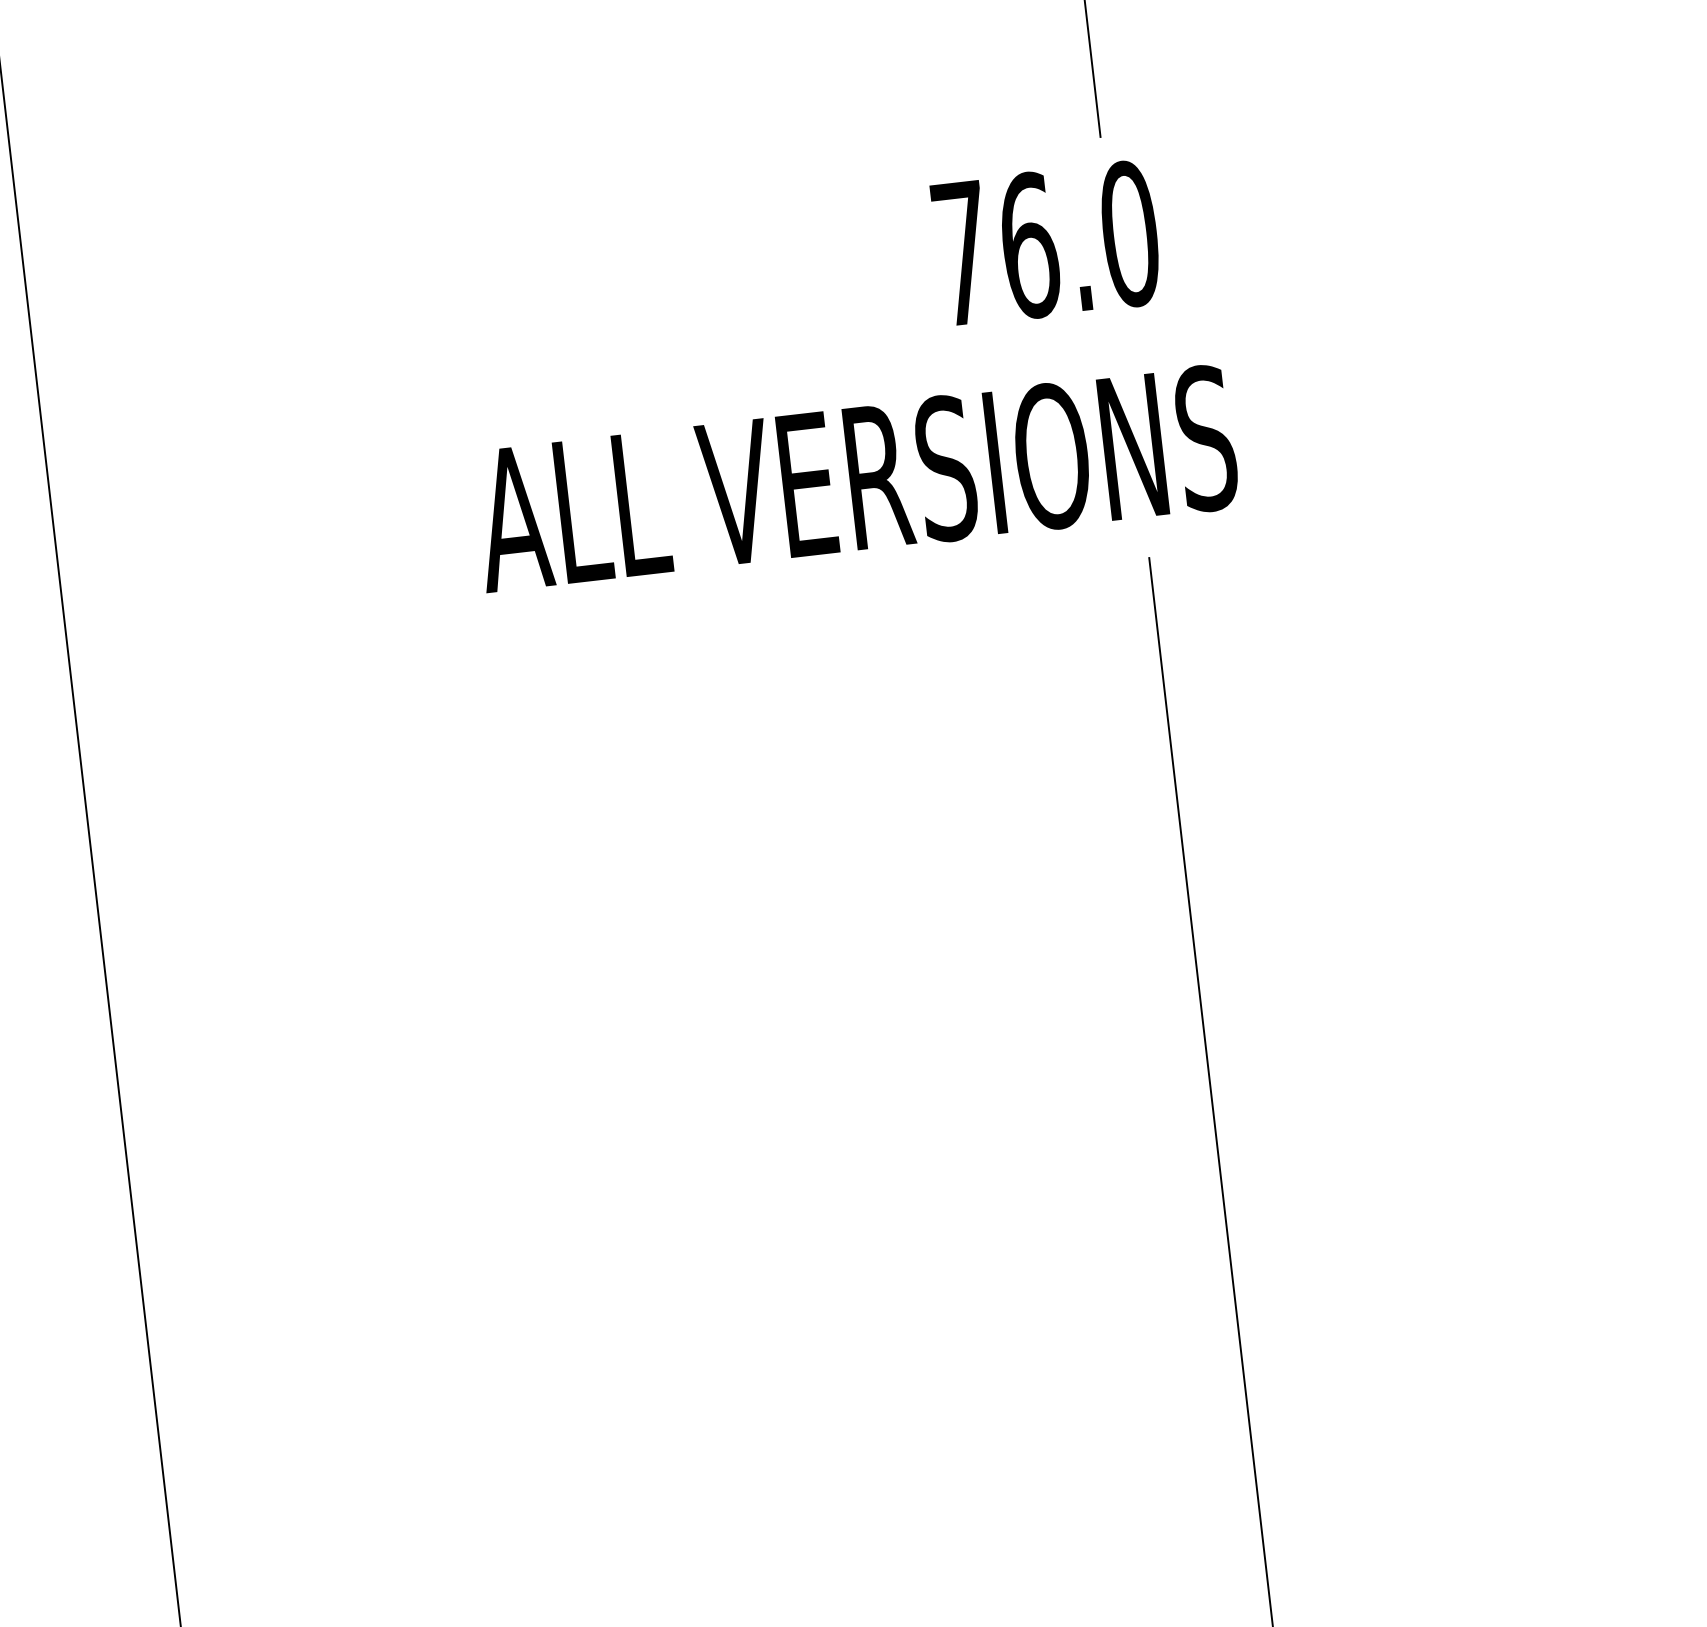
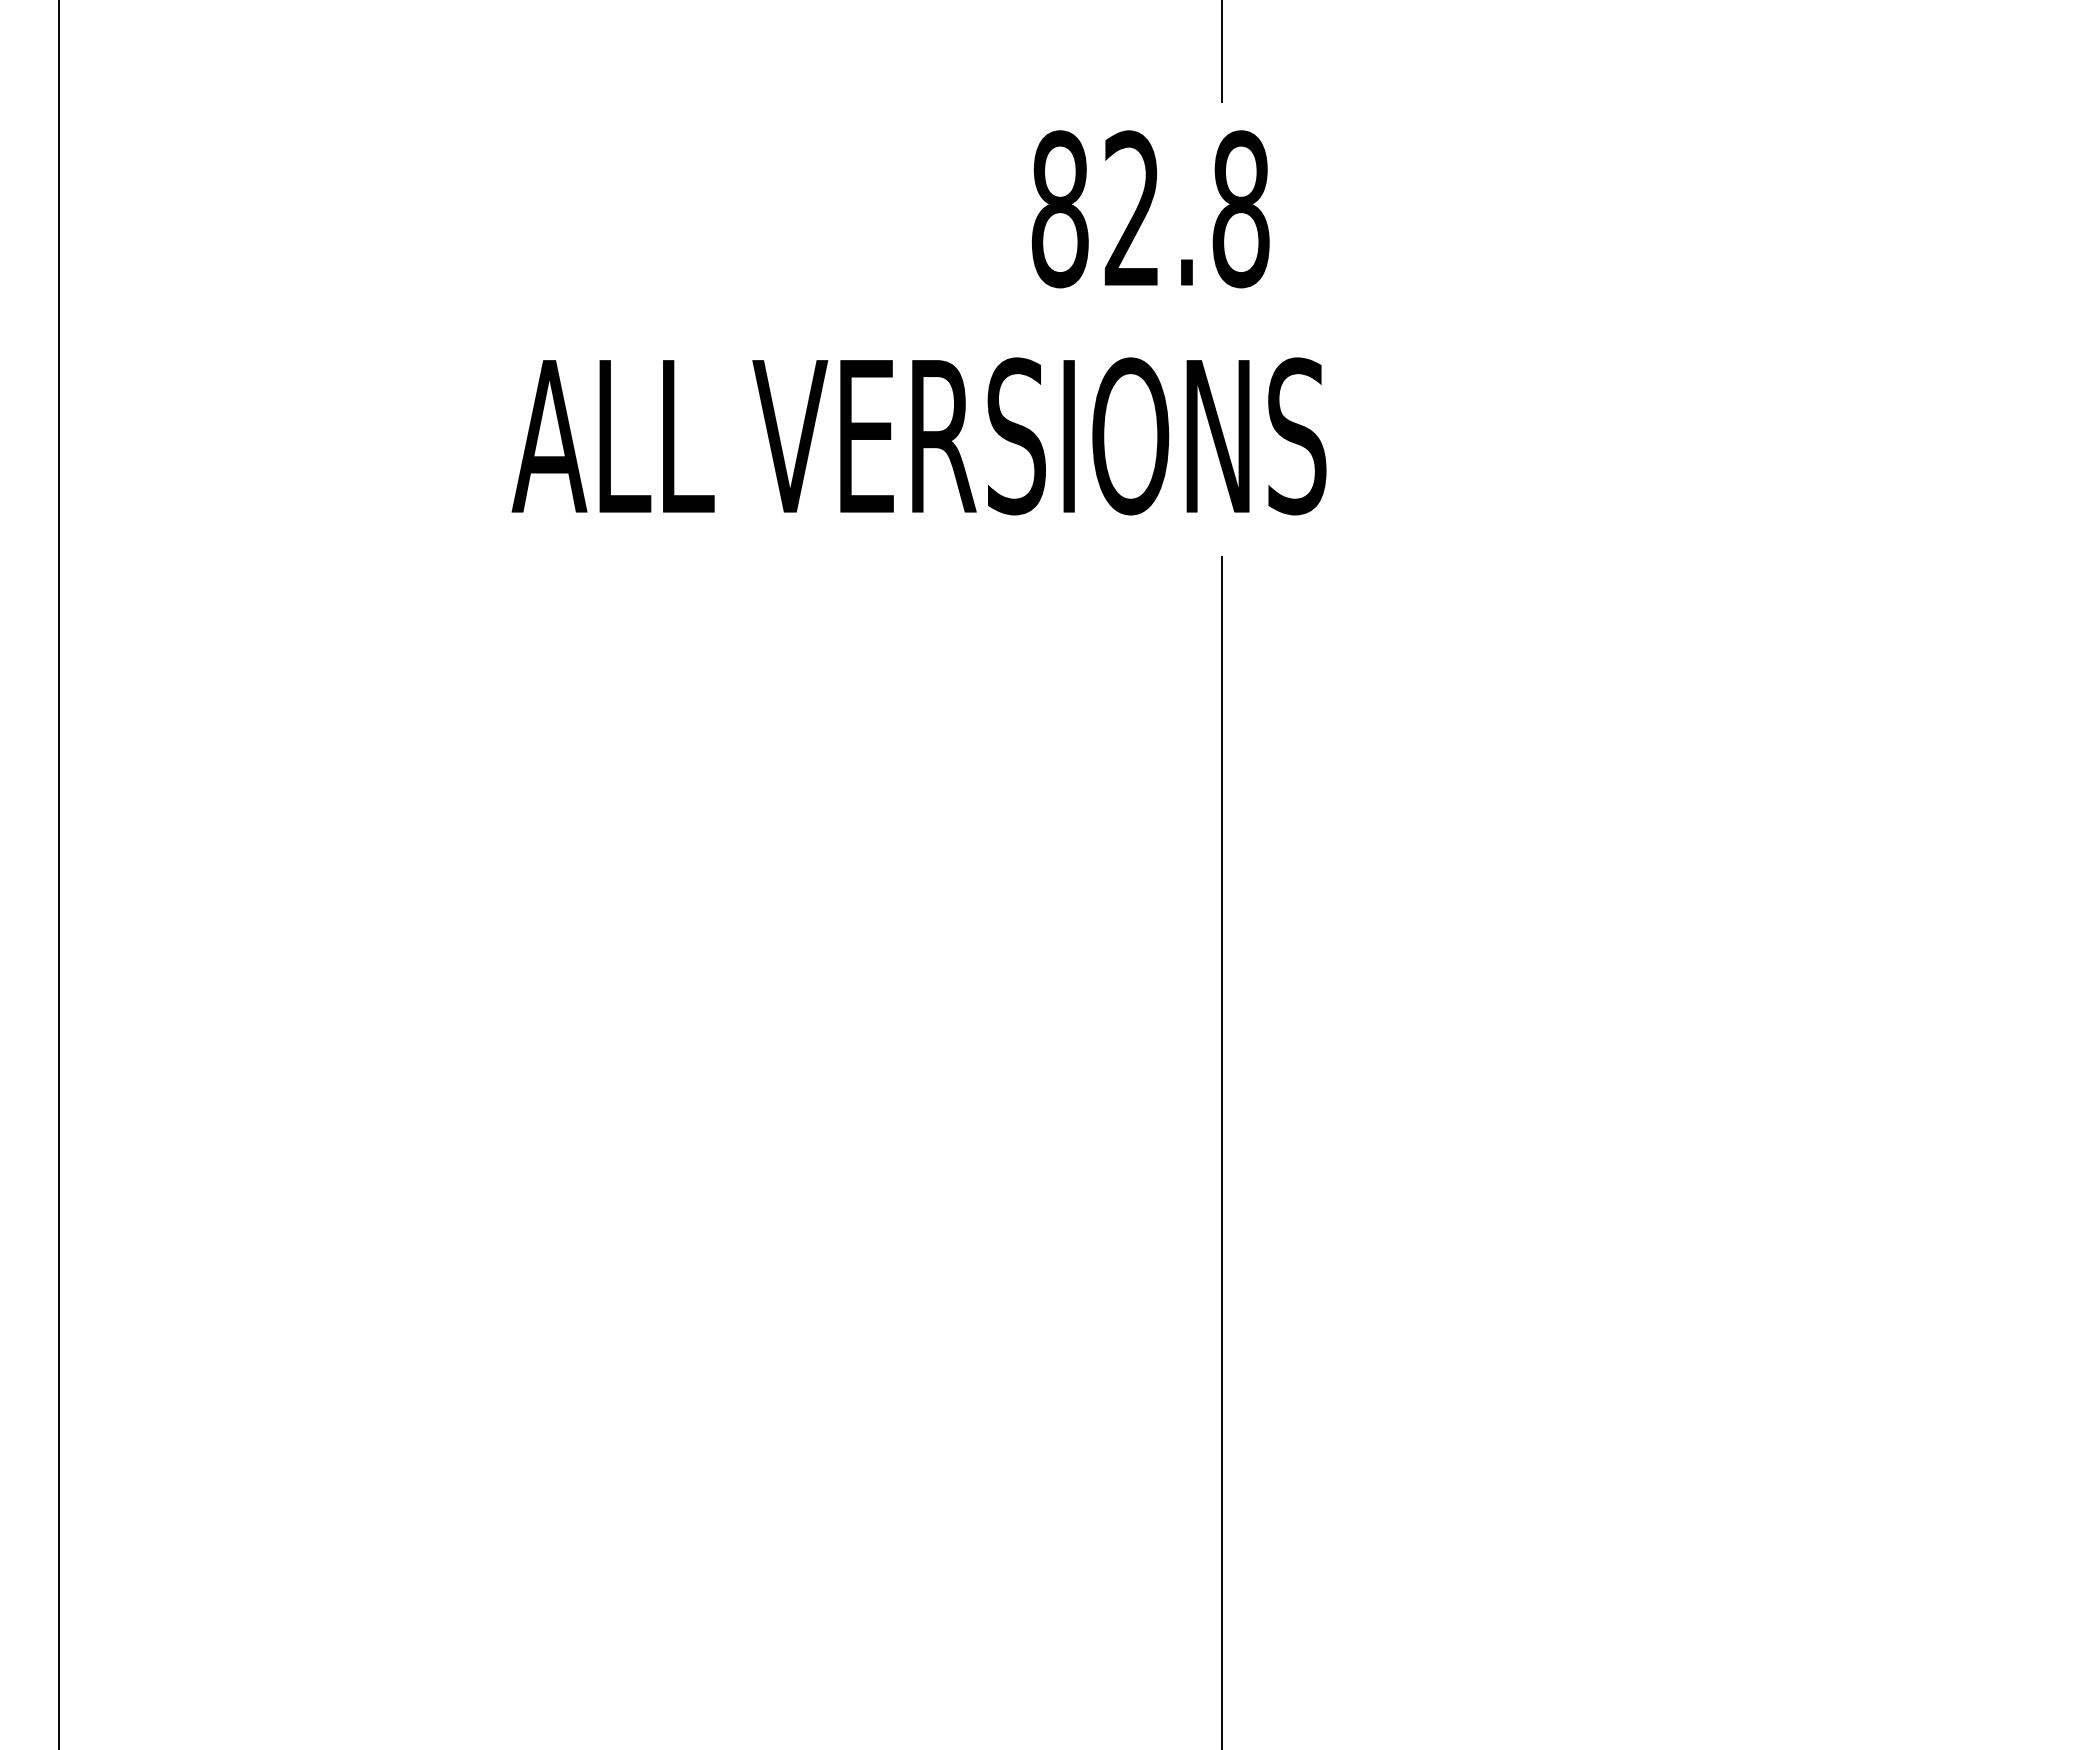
text: (1046, 243) -> (1150, 209), 76.0 -> 82.8

